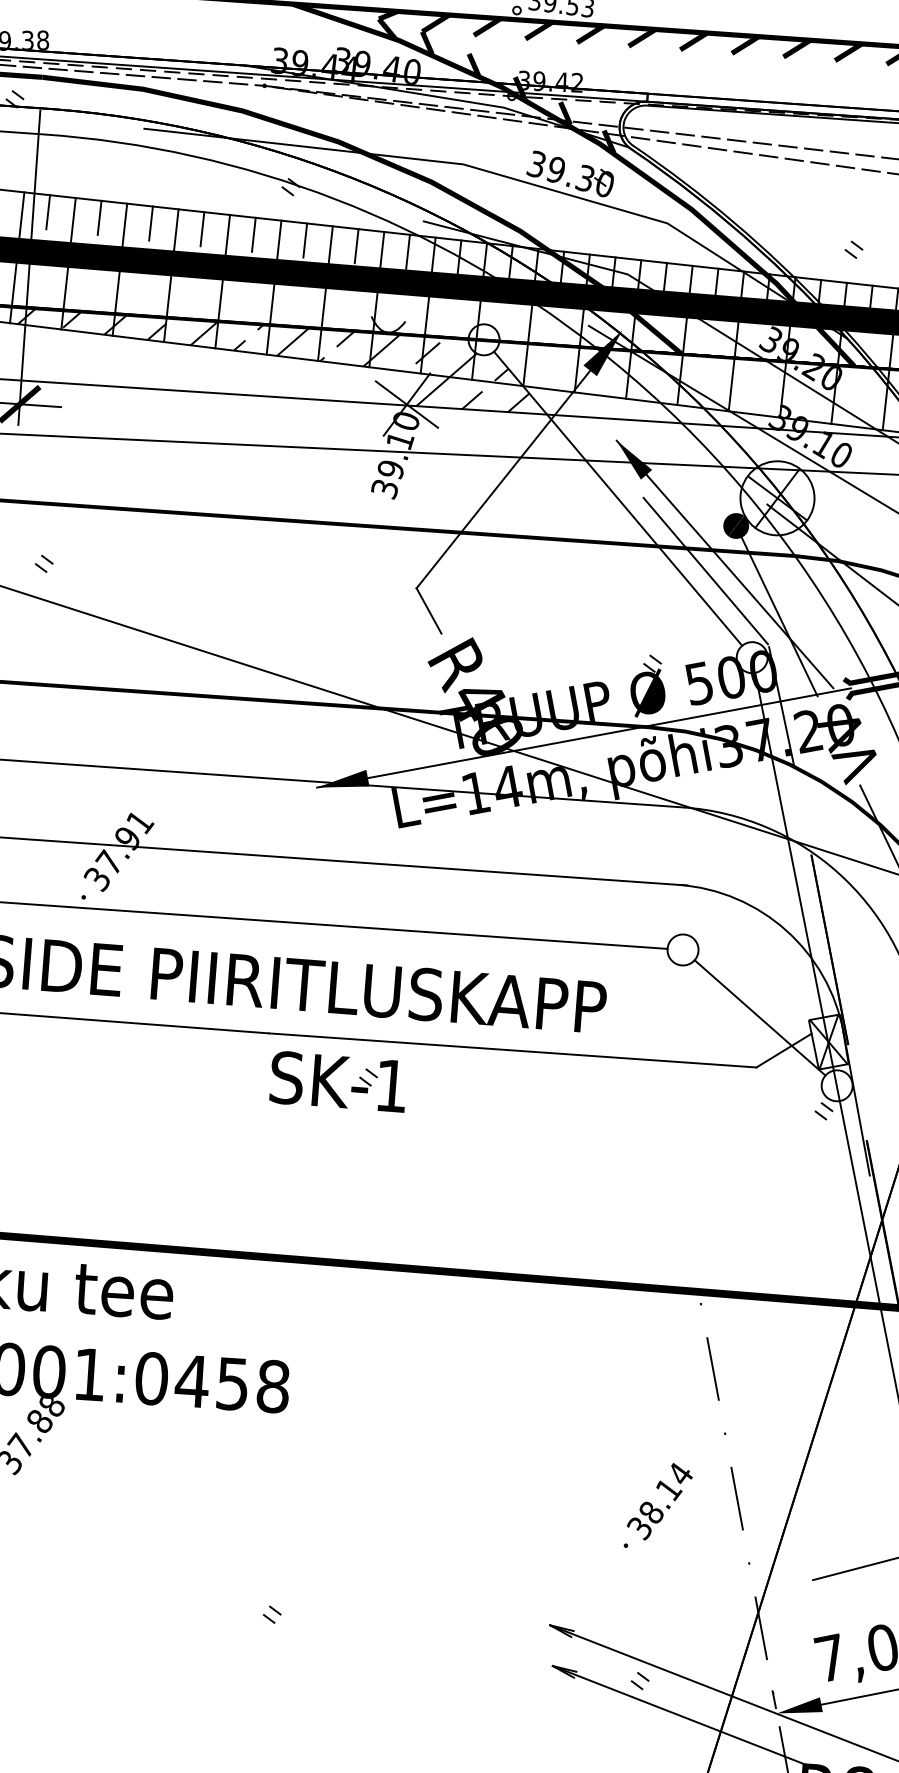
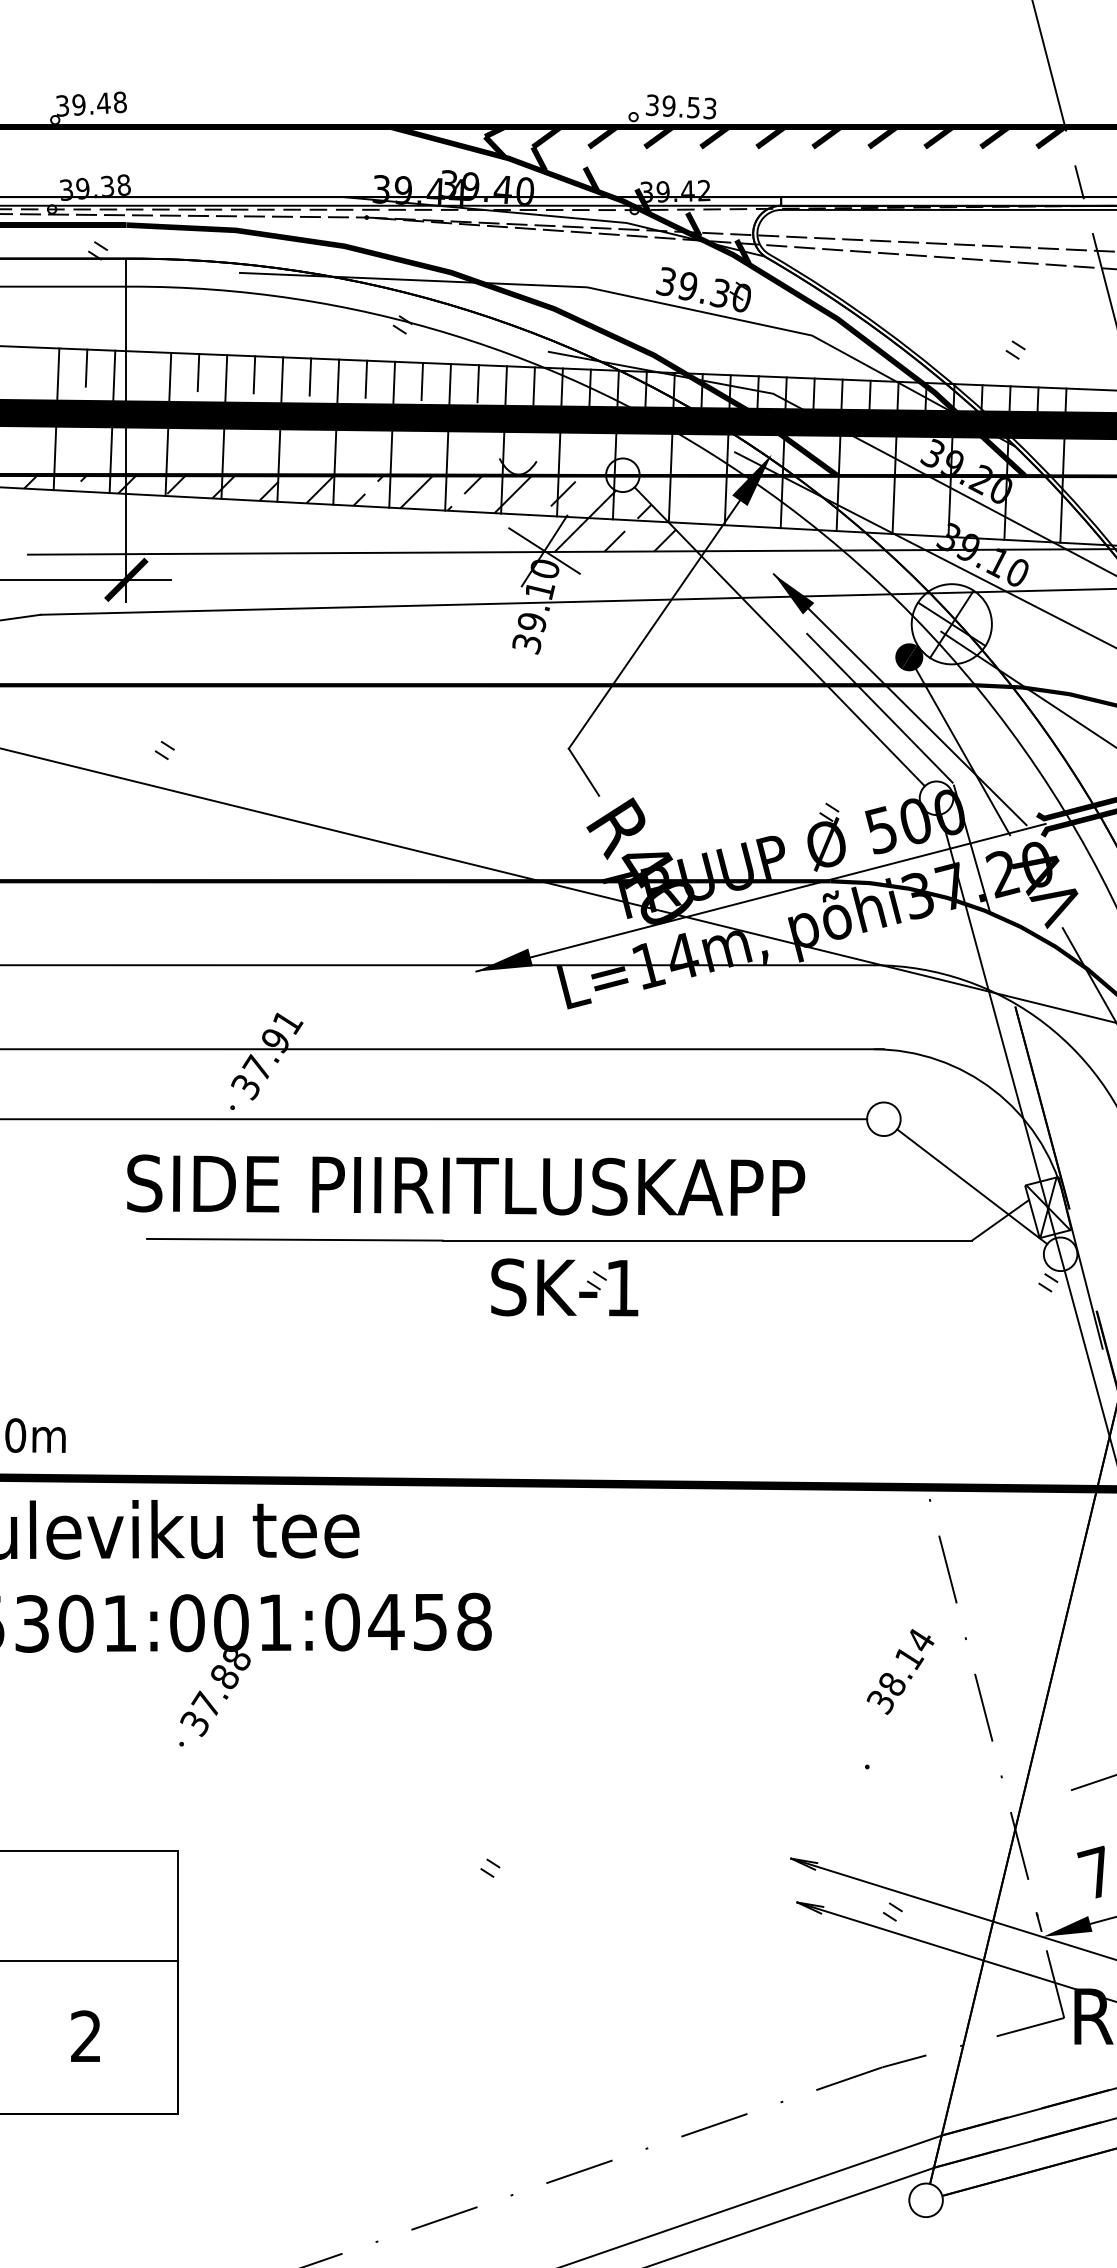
line: (48, 211) -> (142, 369), removed
part: (331, 1086) -> (557, 1293), moved
text: (659, 1501) -> (900, 1671), moved

